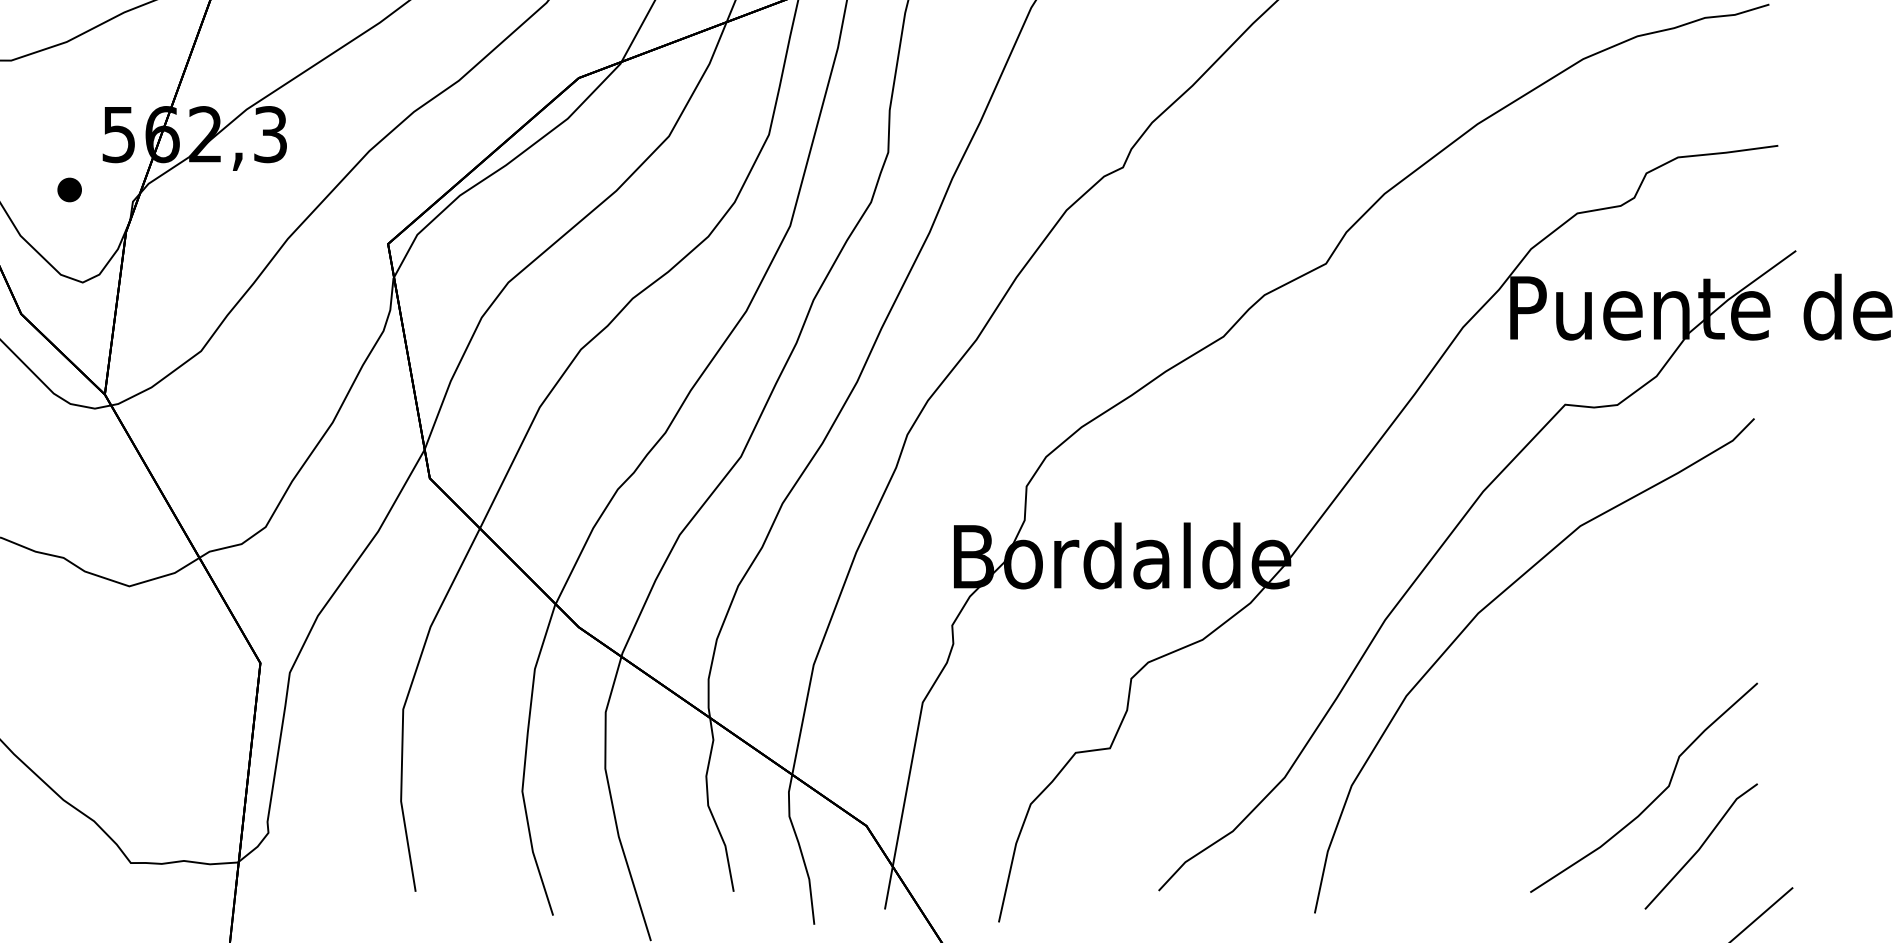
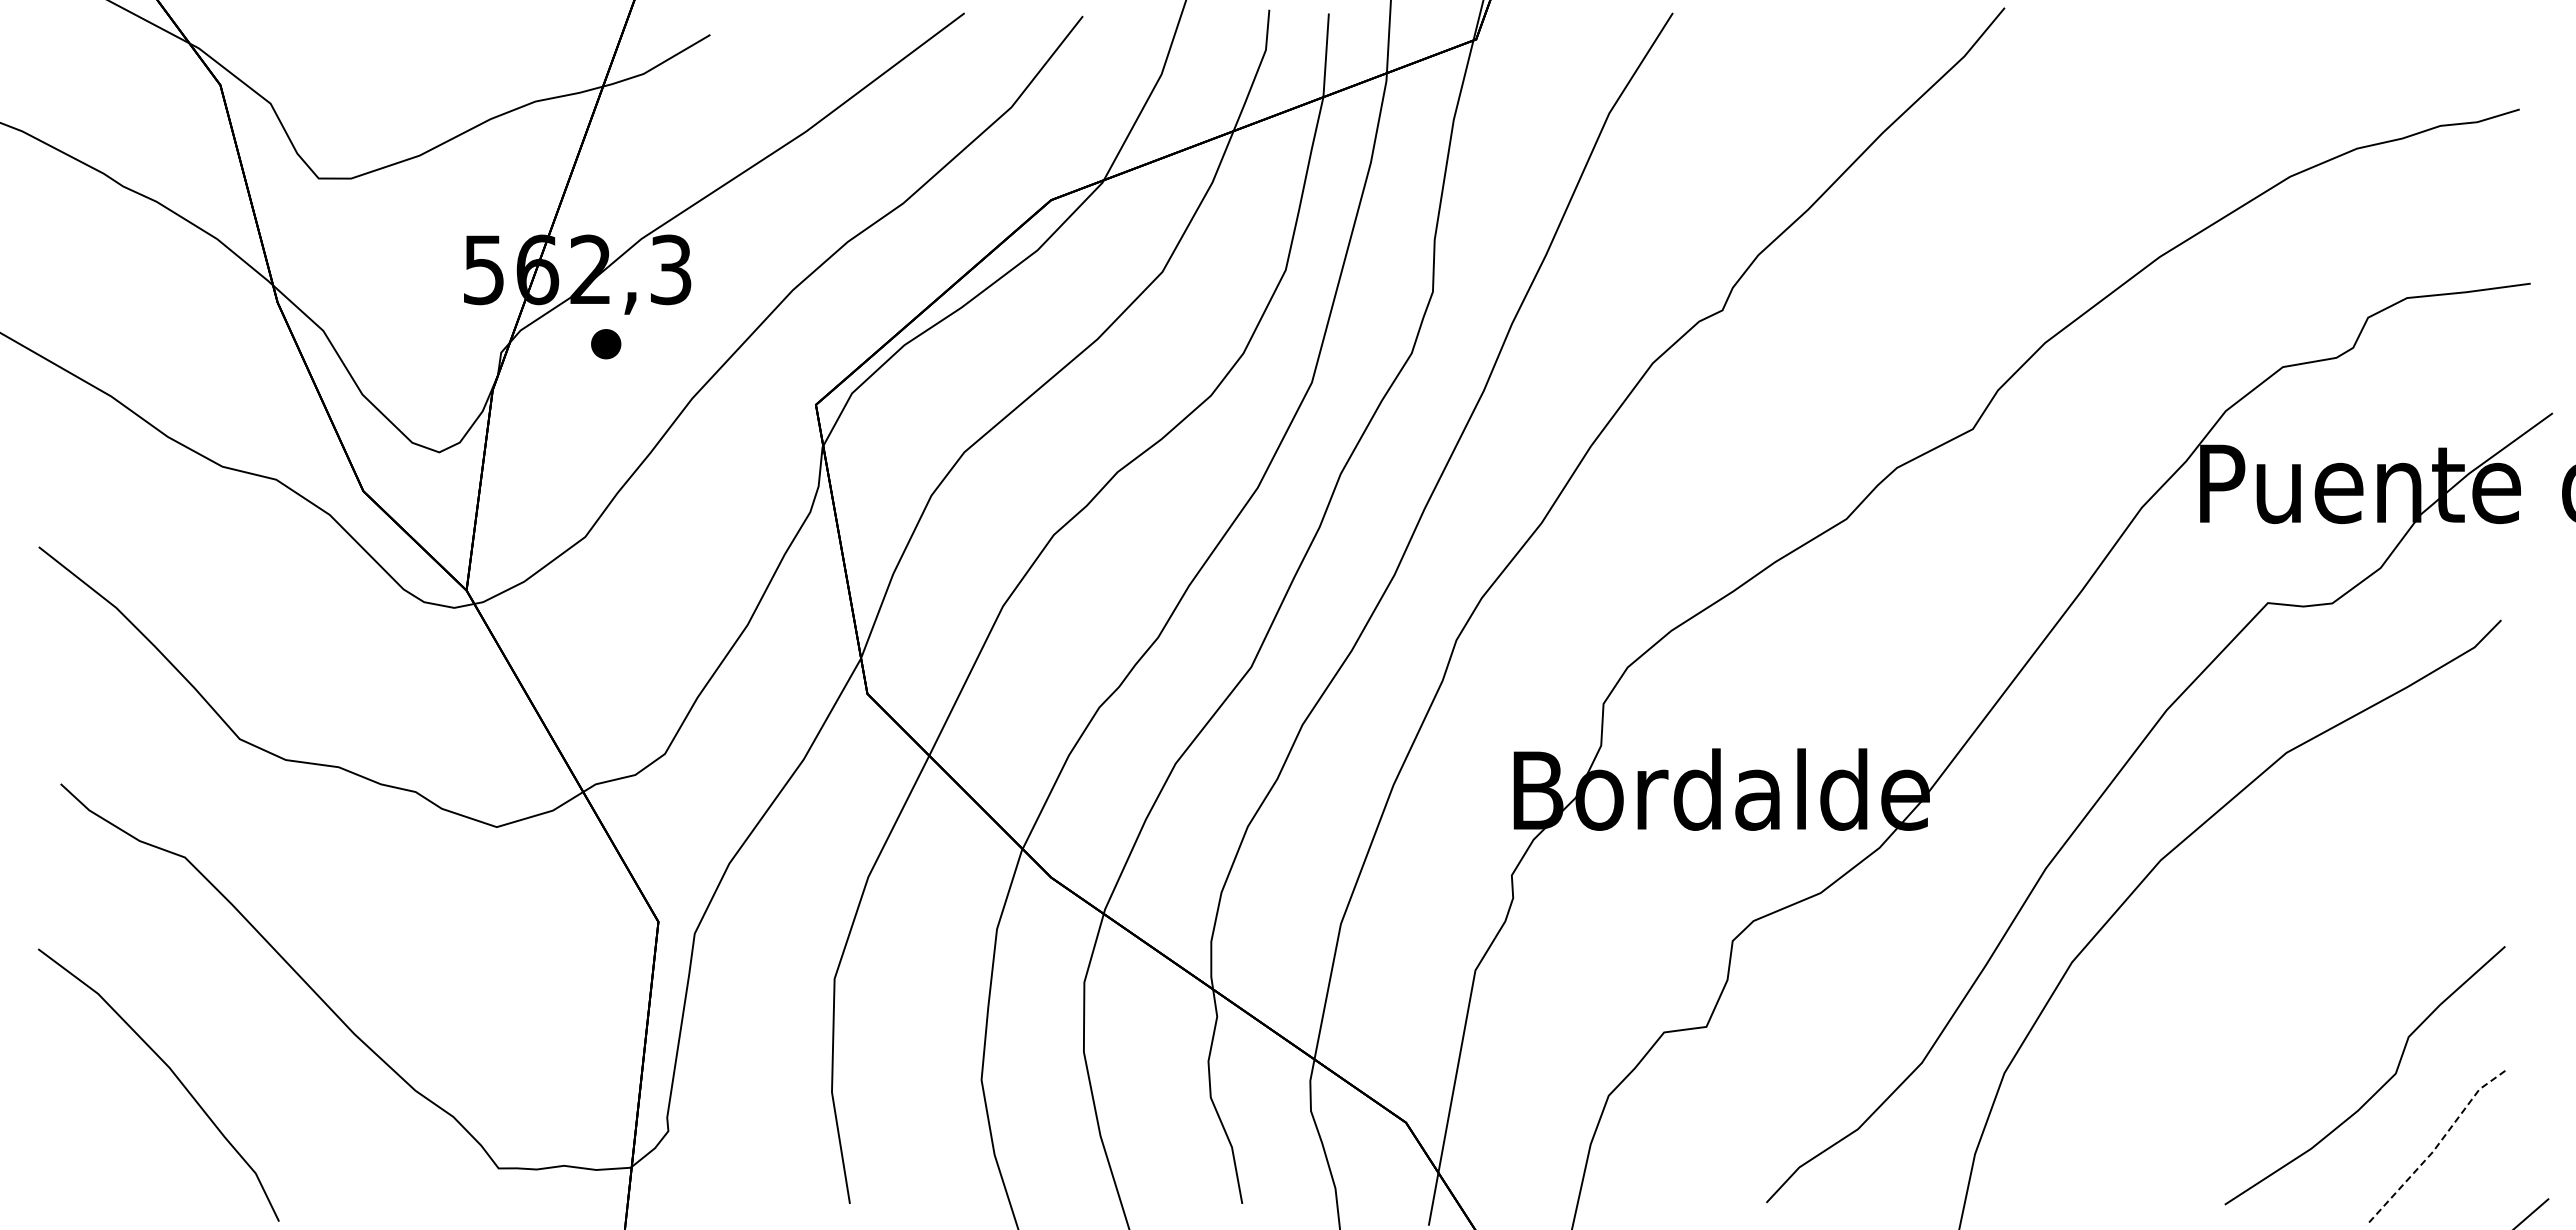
part: (69, 190) -> (606, 344), moved
line: (1701, 846) -> (2435, 1148), solid -> dashed

